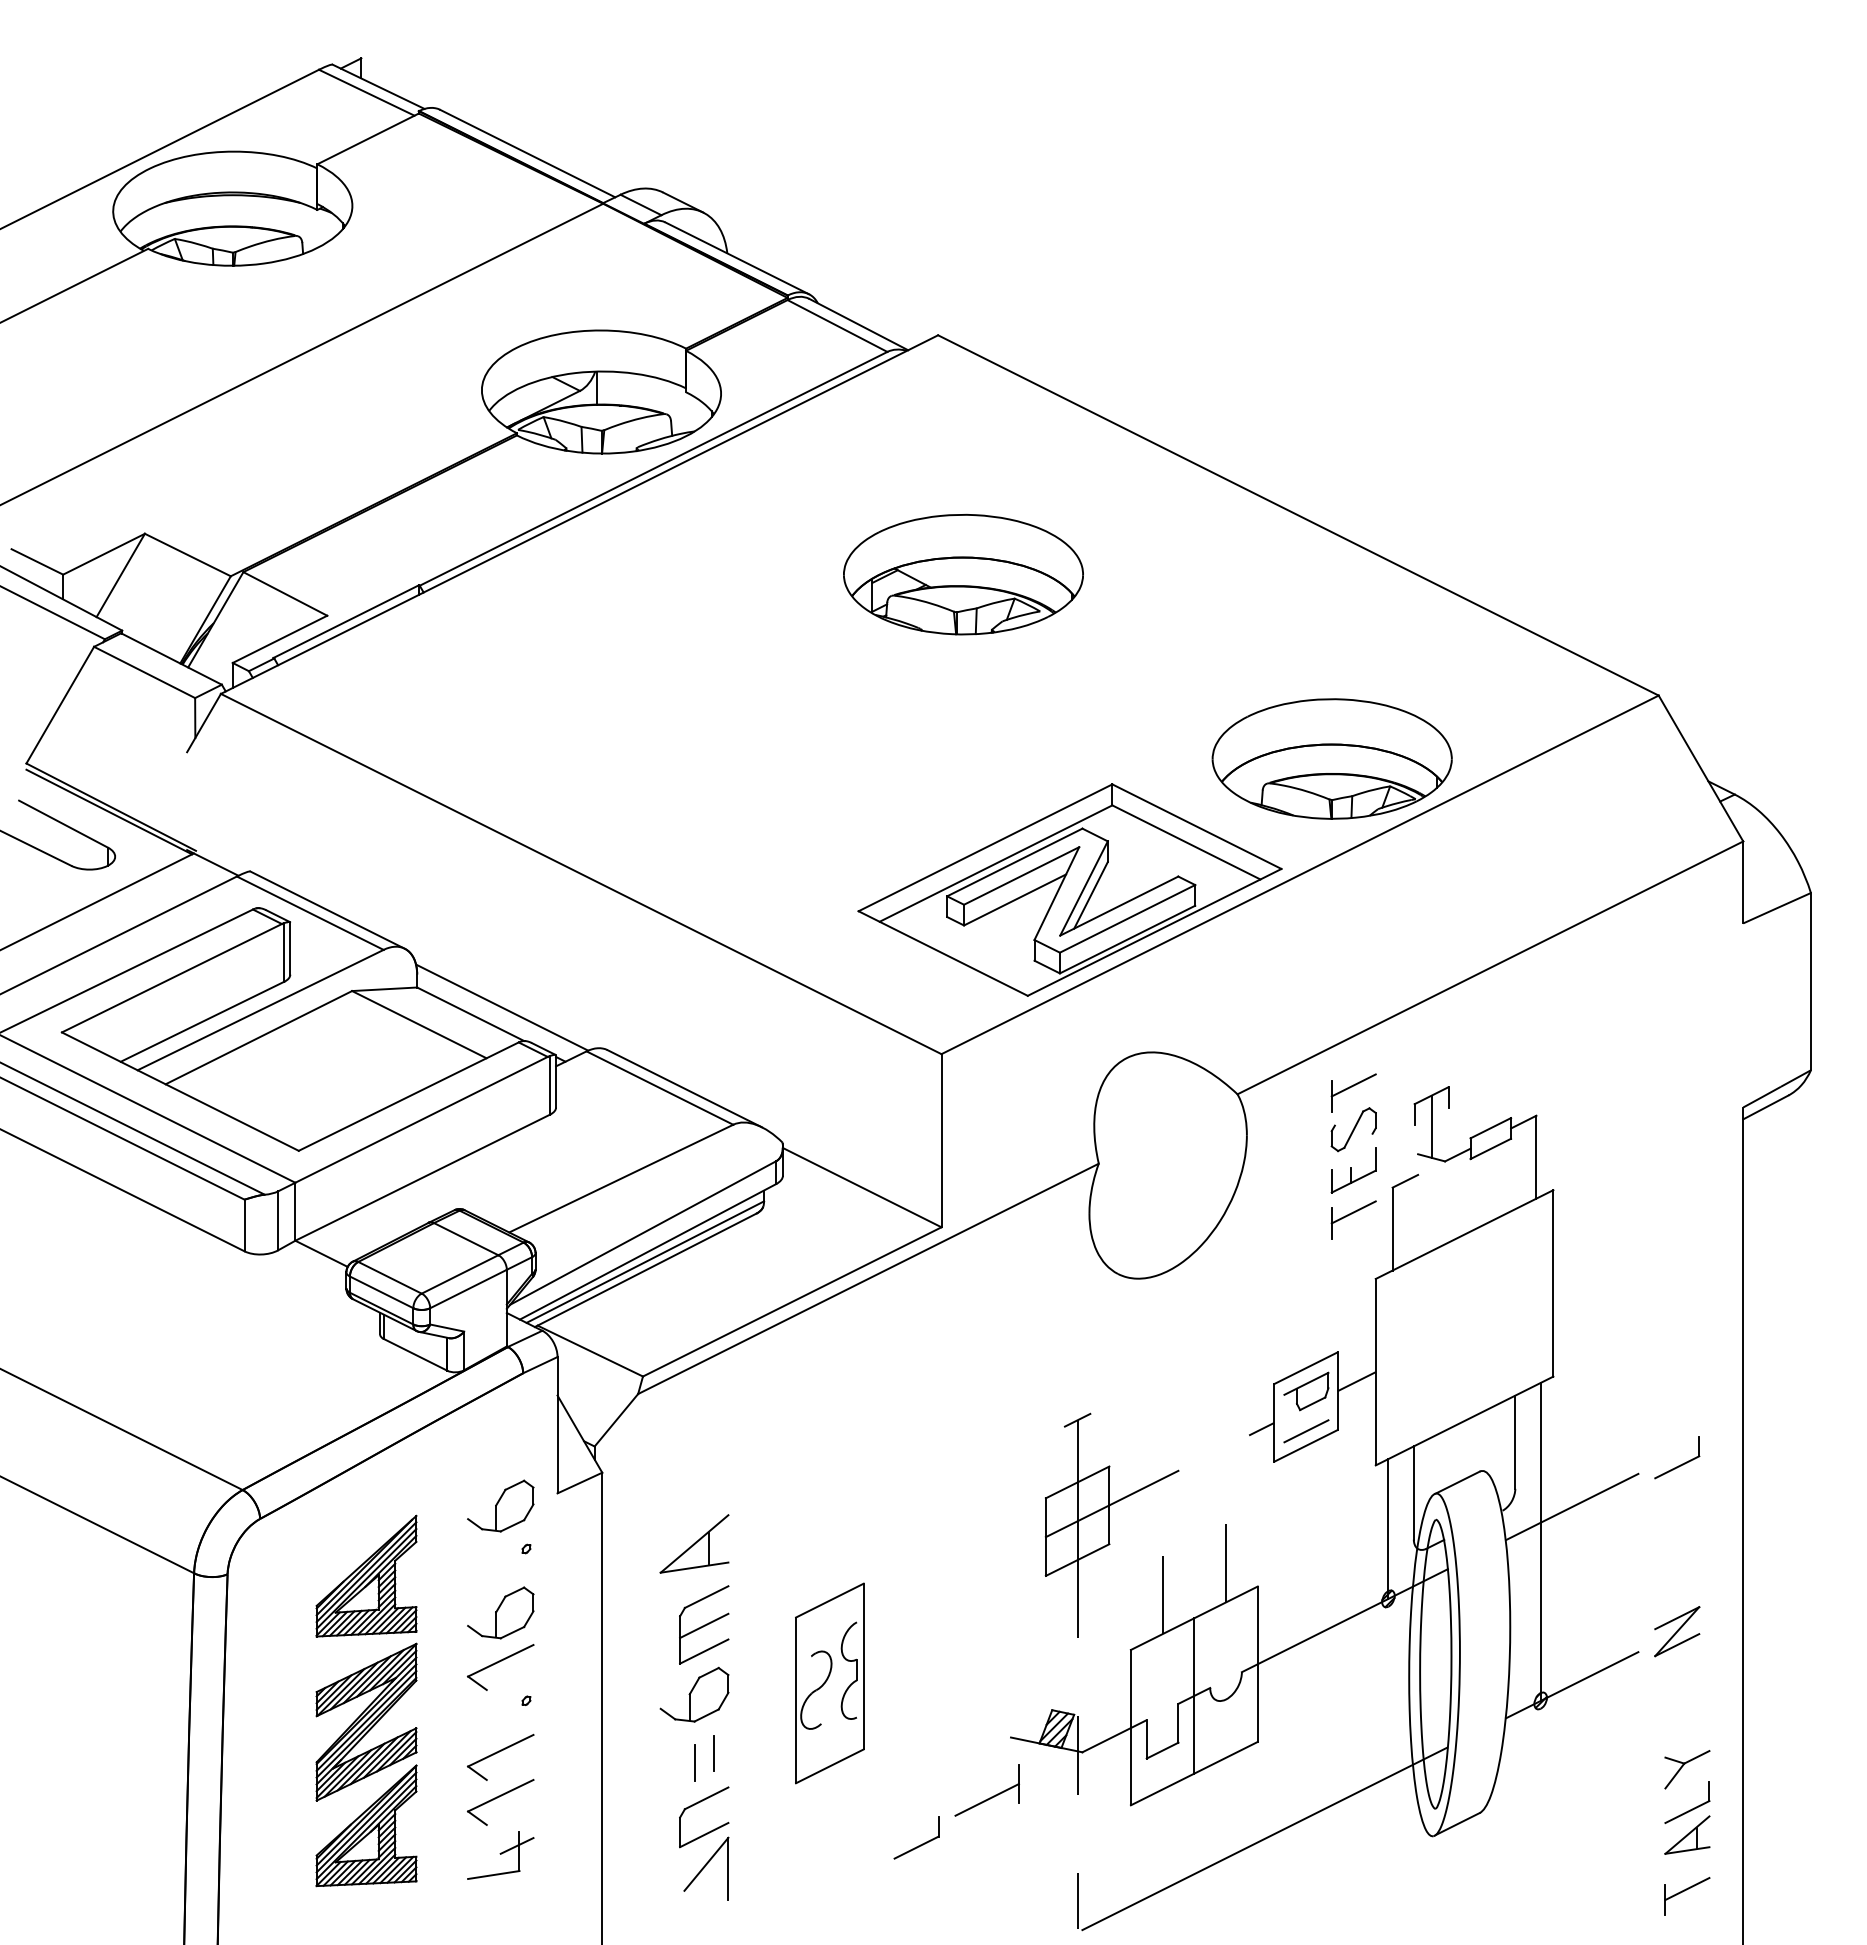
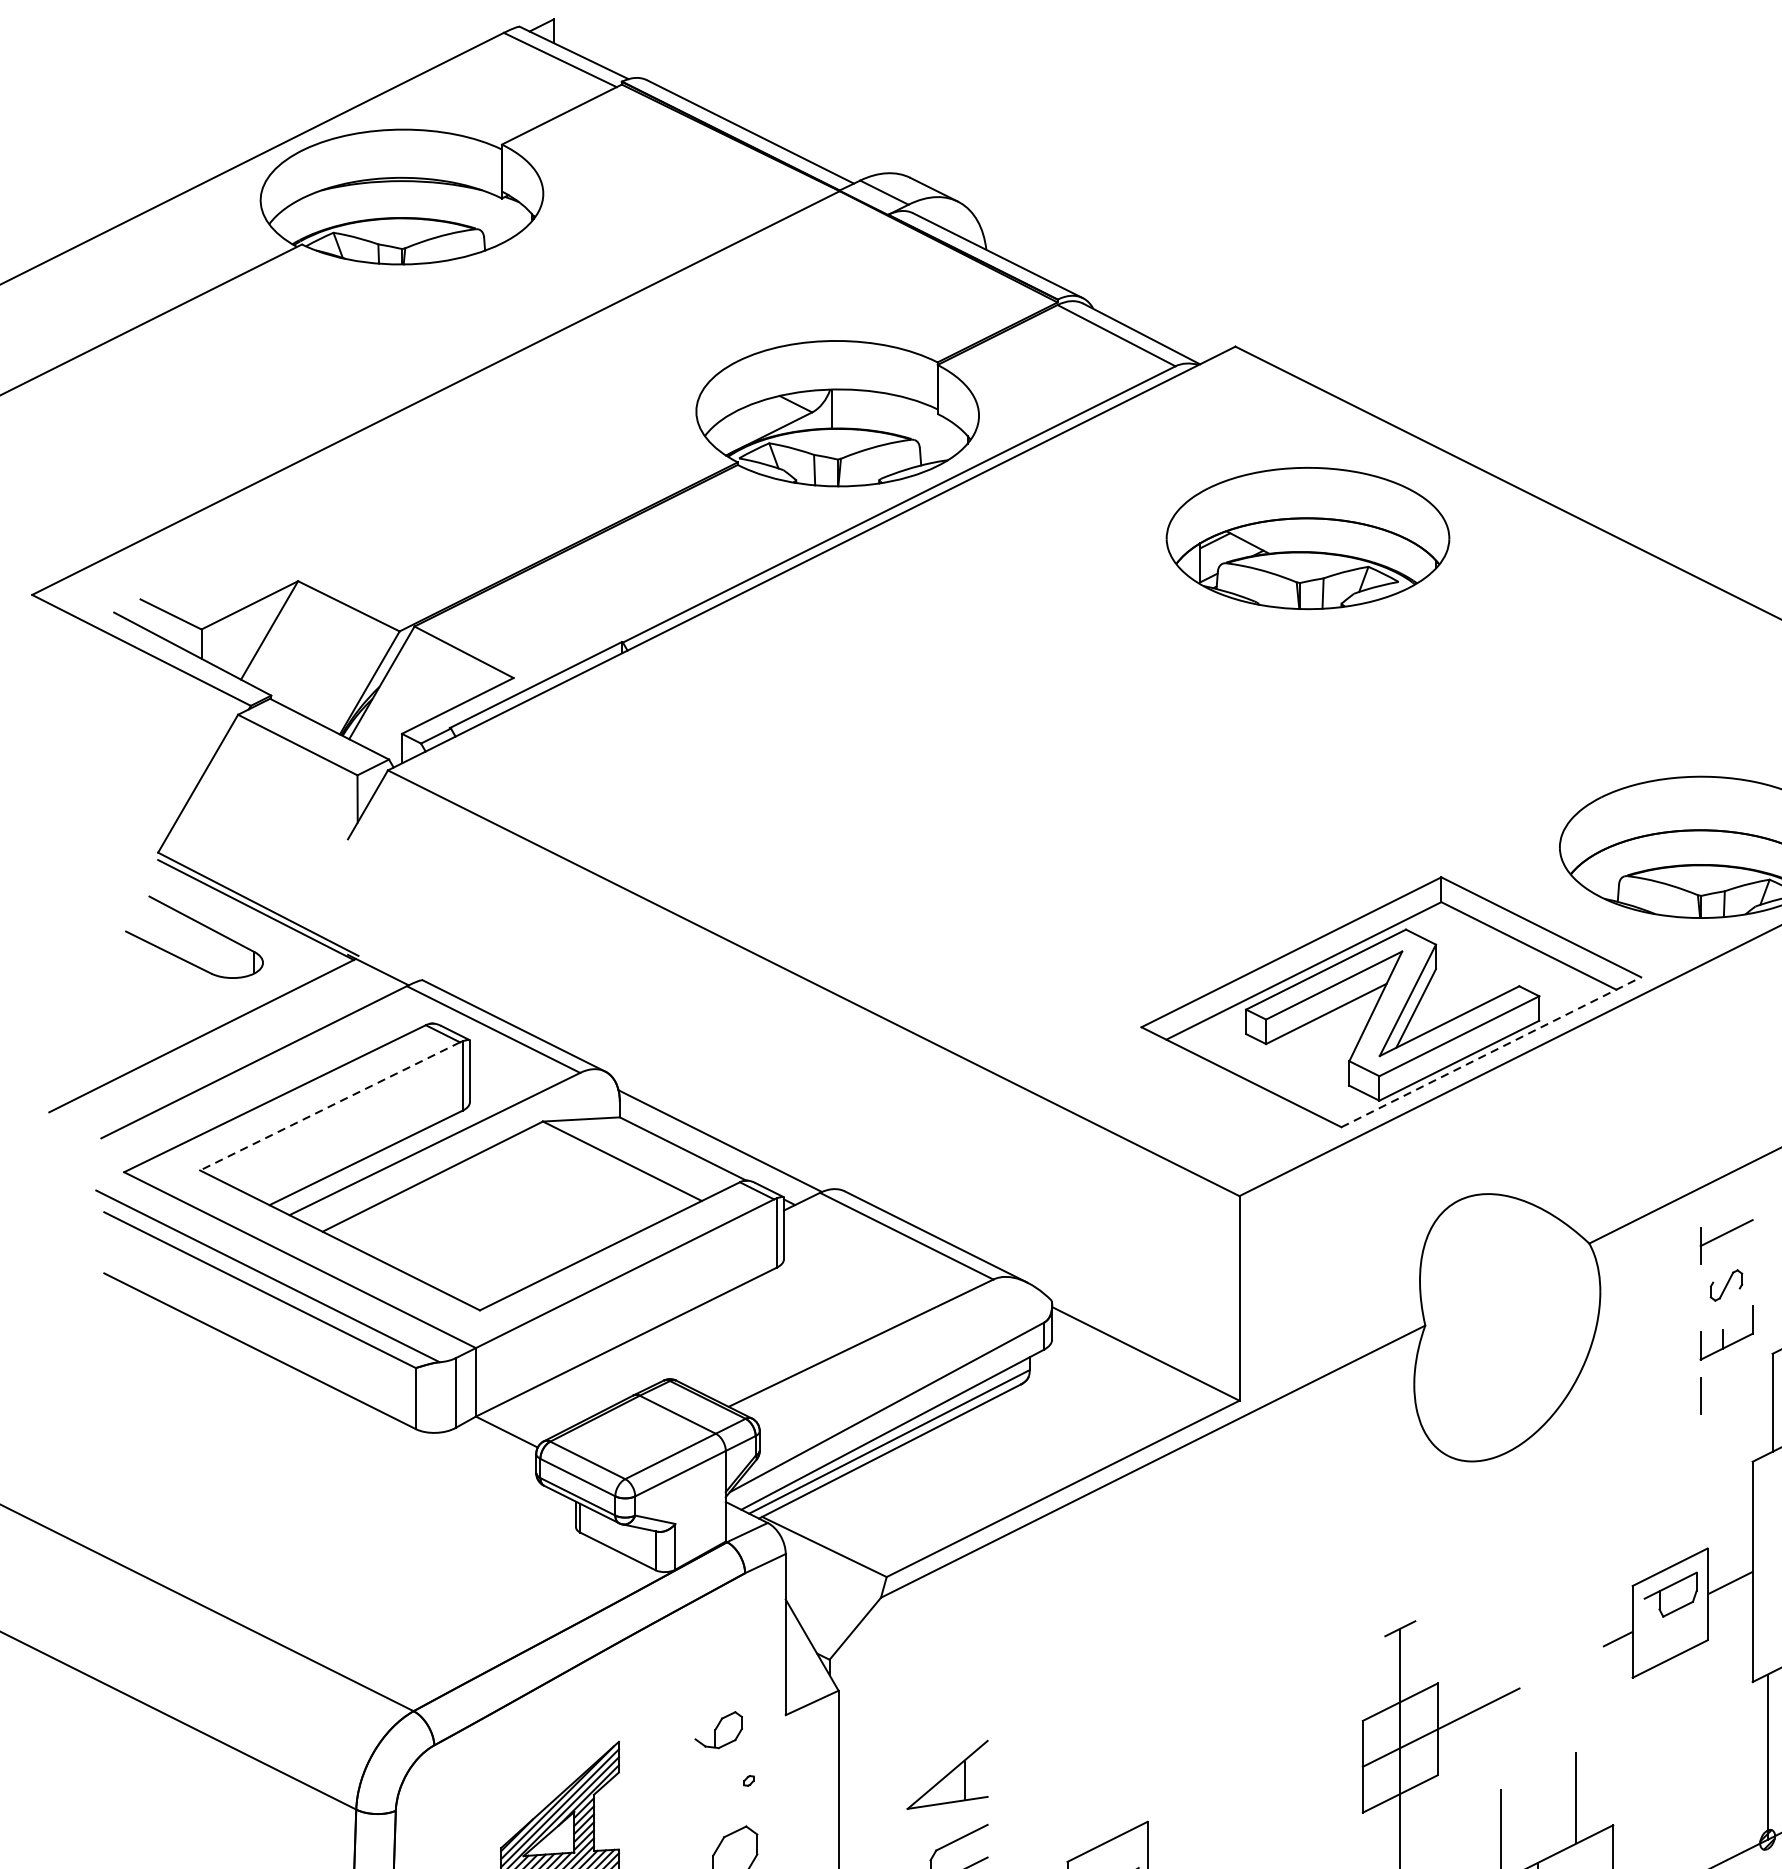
part: (963, 574) -> (1307, 538), moved
line: (1154, 932) -> (1491, 1052), solid -> dashed
line: (171, 978) -> (329, 1106), solid -> dashed
part: (1353, 1129) -> (1726, 1285), size x0.6
line: (1353, 1212) -> (1726, 1383), removed
line: (1306, 1431) -> (1670, 1642), removed
part: (500, 1505) -> (718, 1729), size x0.6

